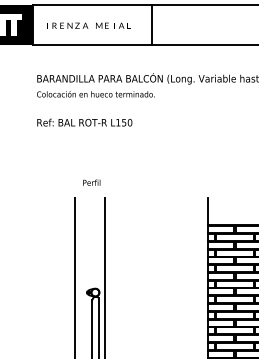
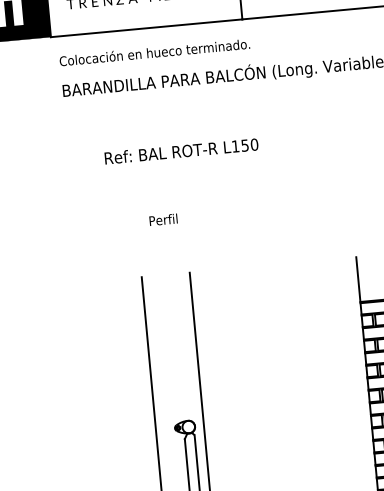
text: (95, 94) -> (154, 52), moved
text: (84, 122) -> (181, 151), moved
text: (91, 182) -> (163, 219), moved

